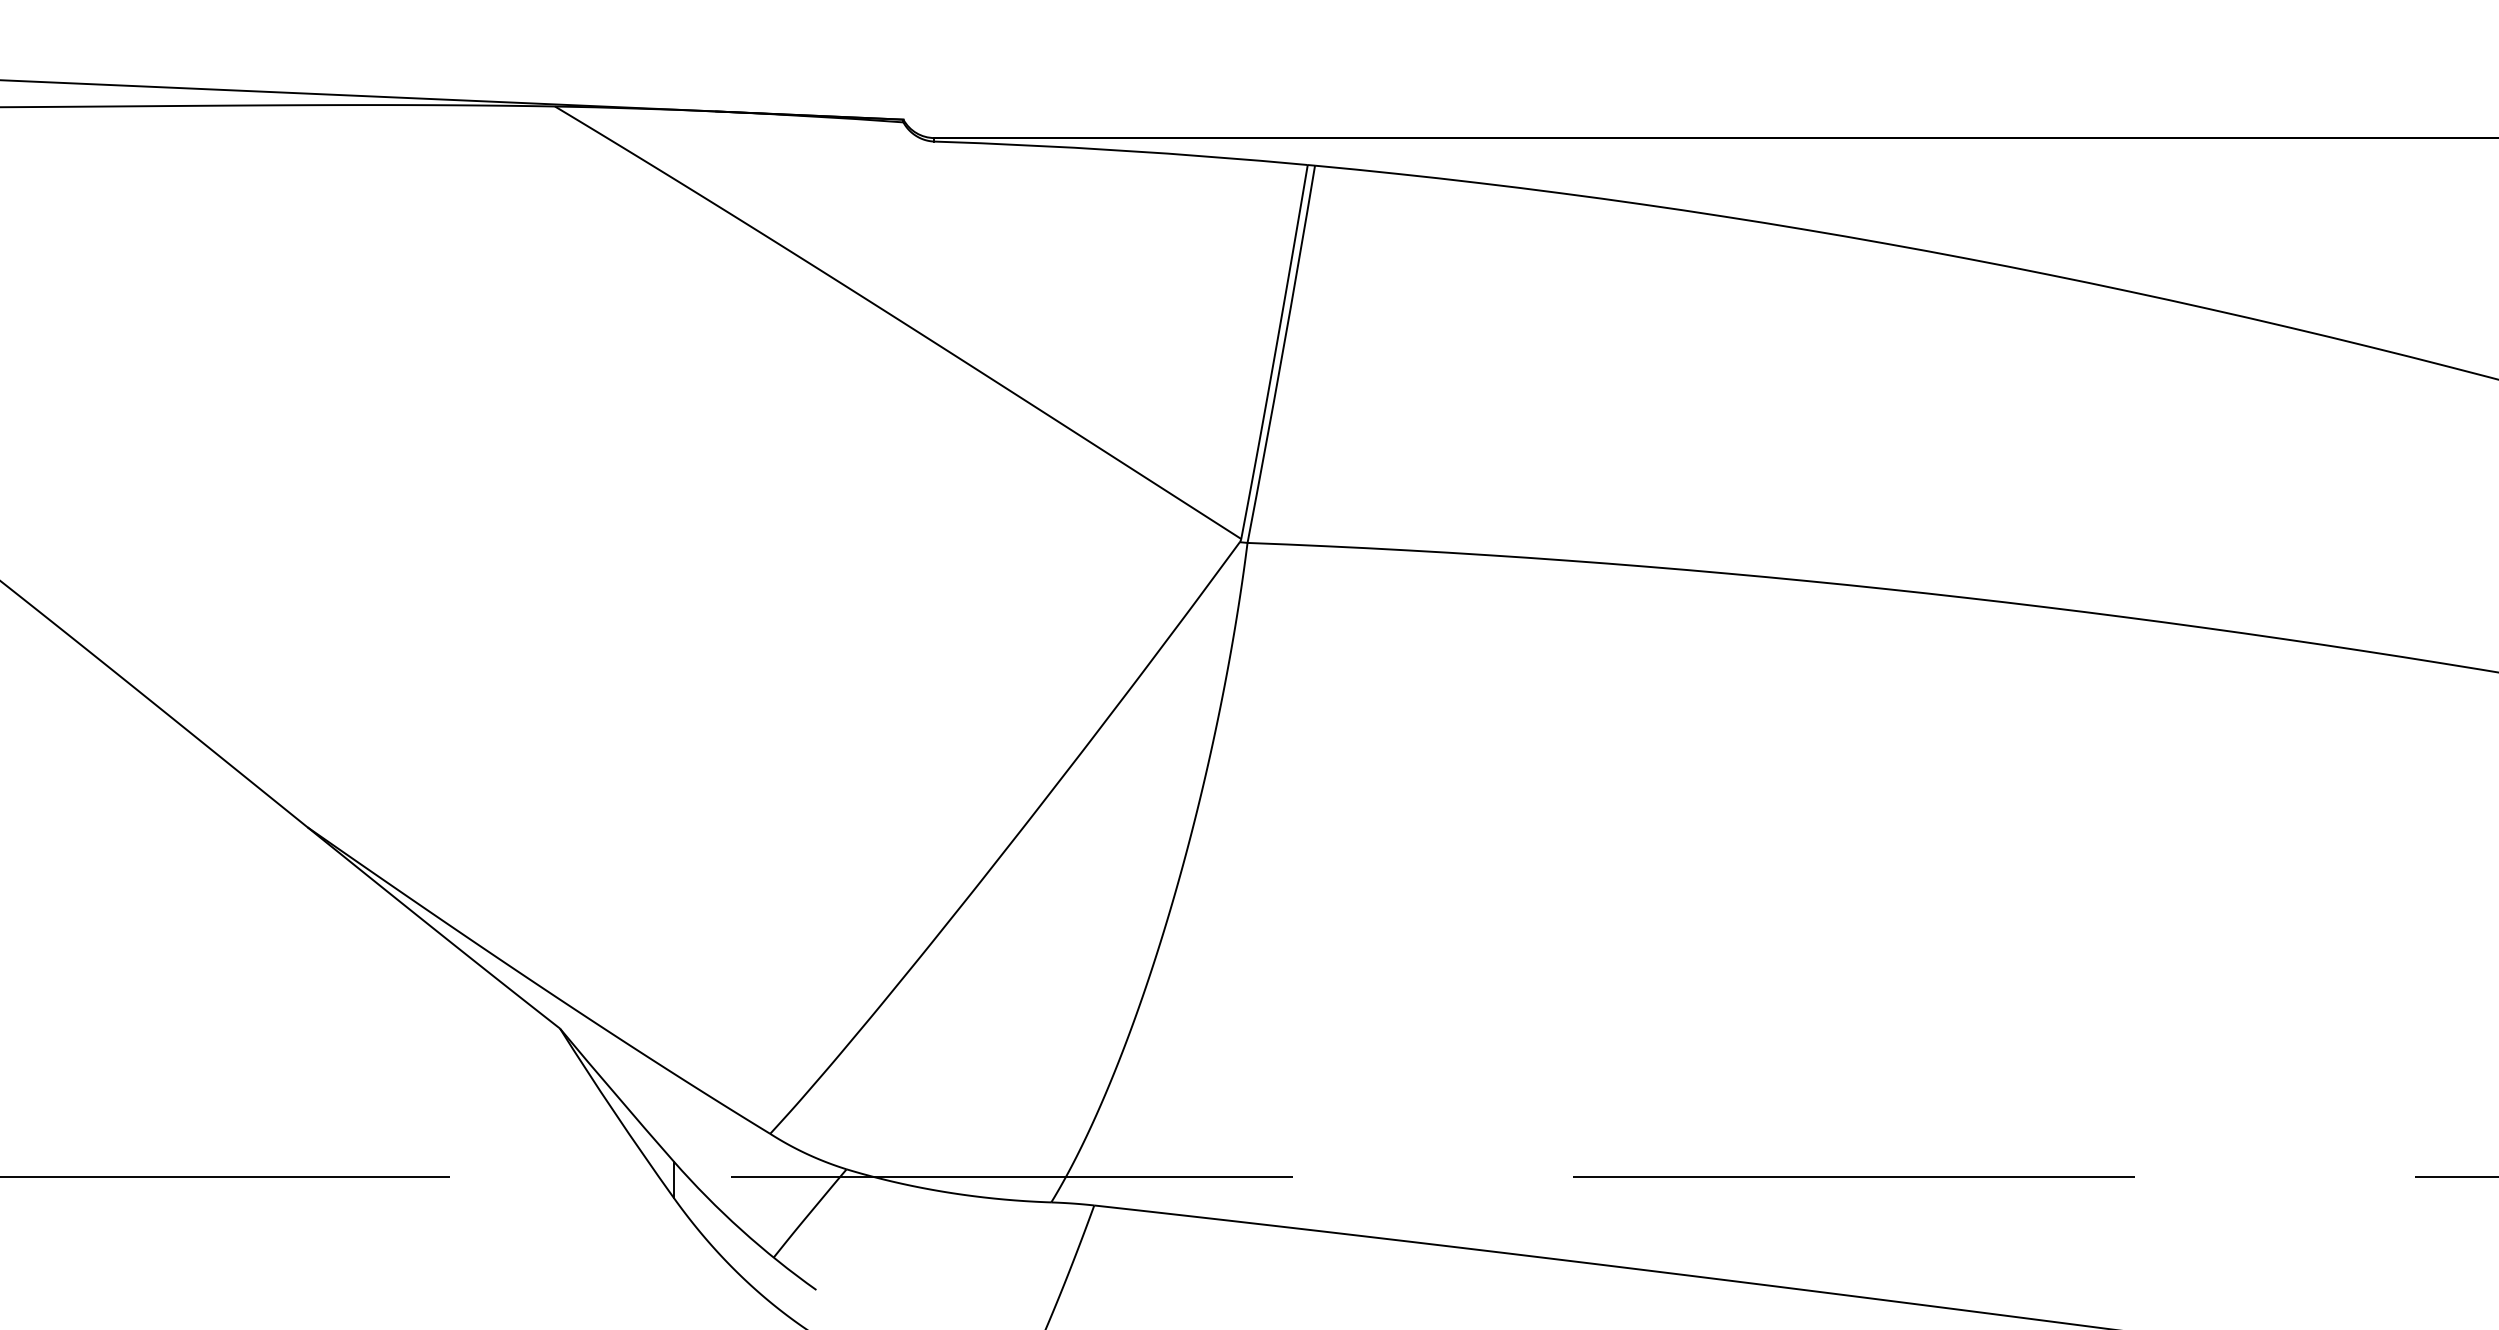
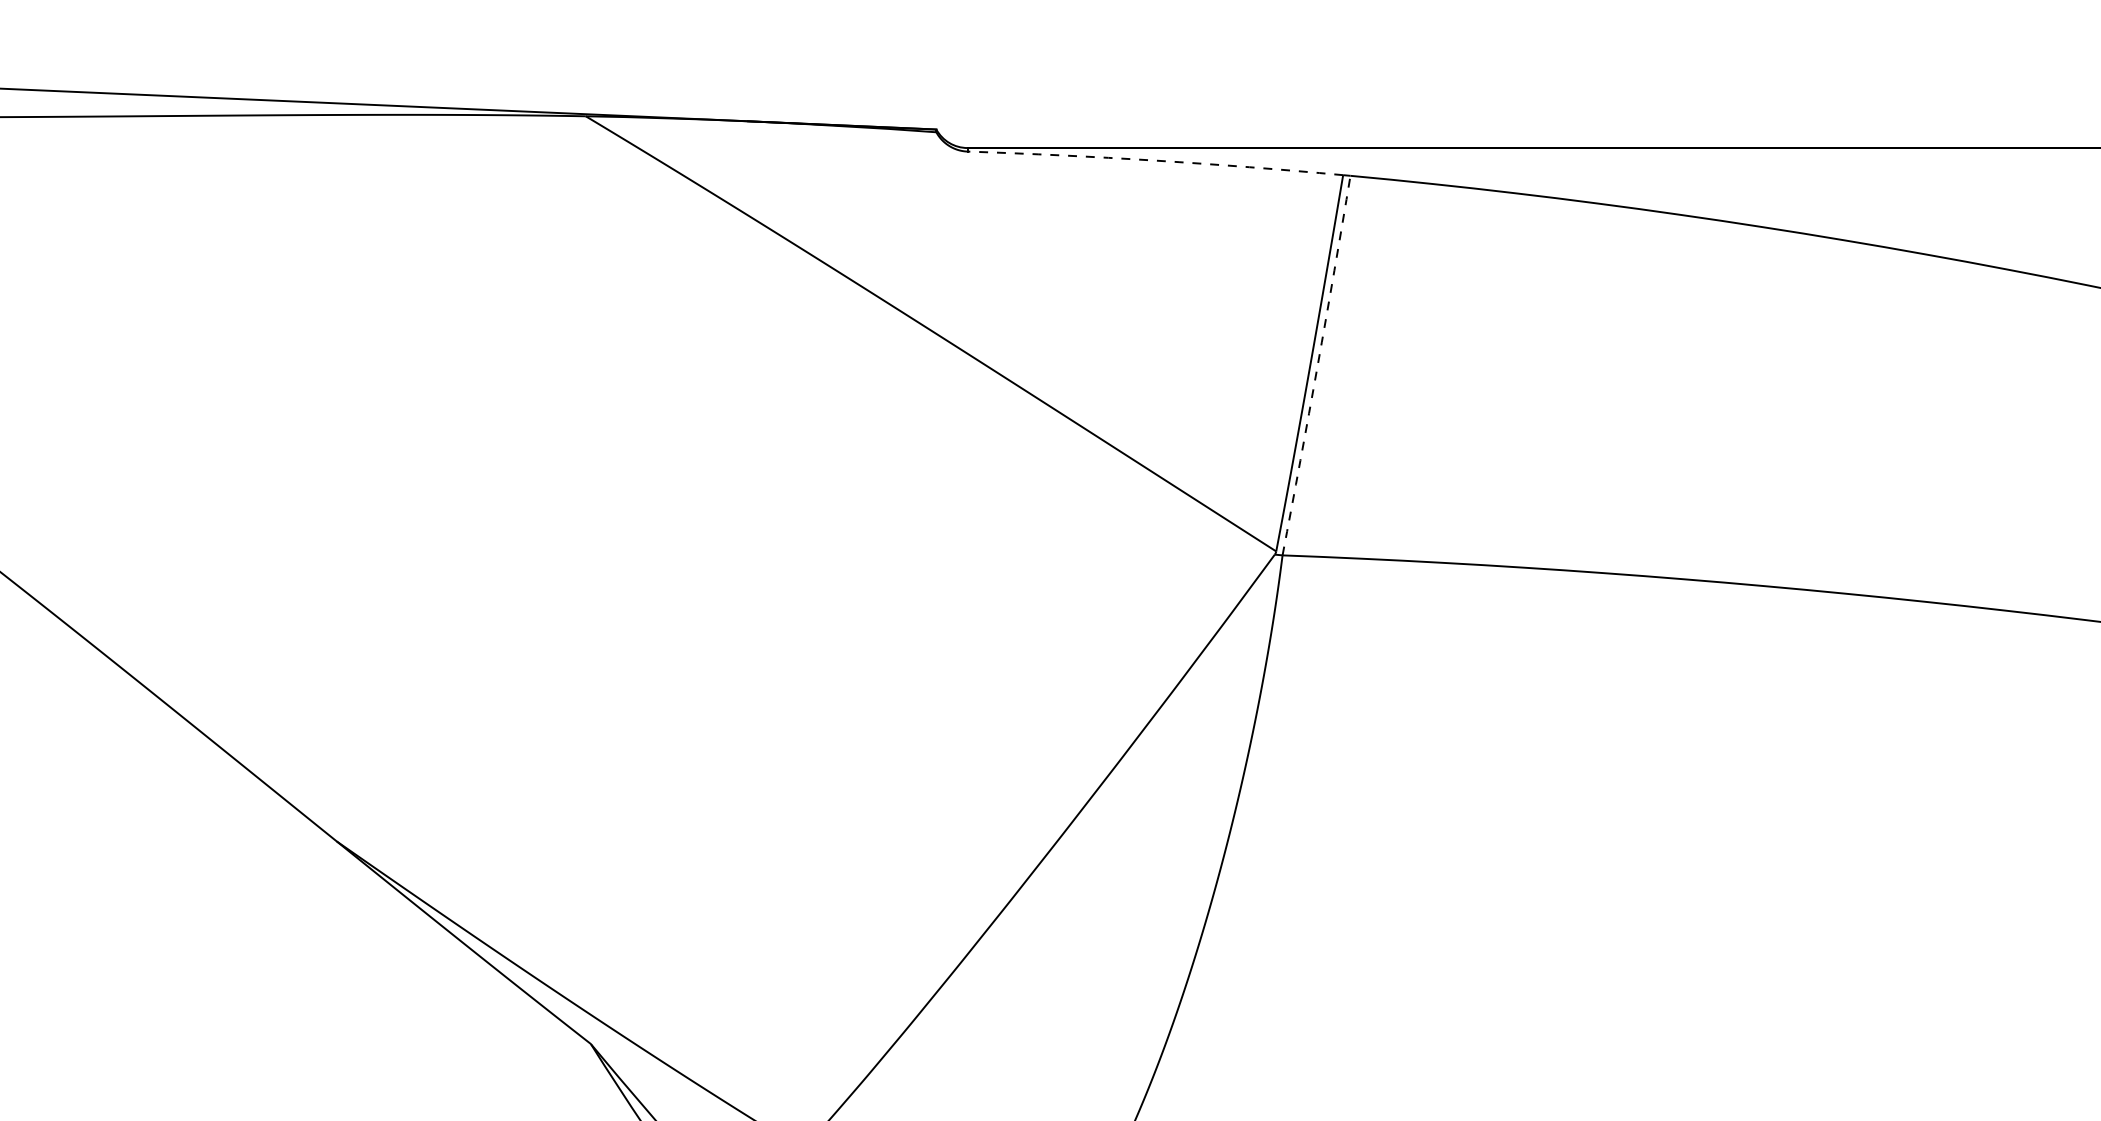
arc: (1121, 150) -> (1155, 160), solid -> dashed
arc: (1282, 354) -> (1317, 365), solid -> dashed

